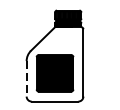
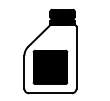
line: (26, 78) -> (24, 72), dashed -> solid

